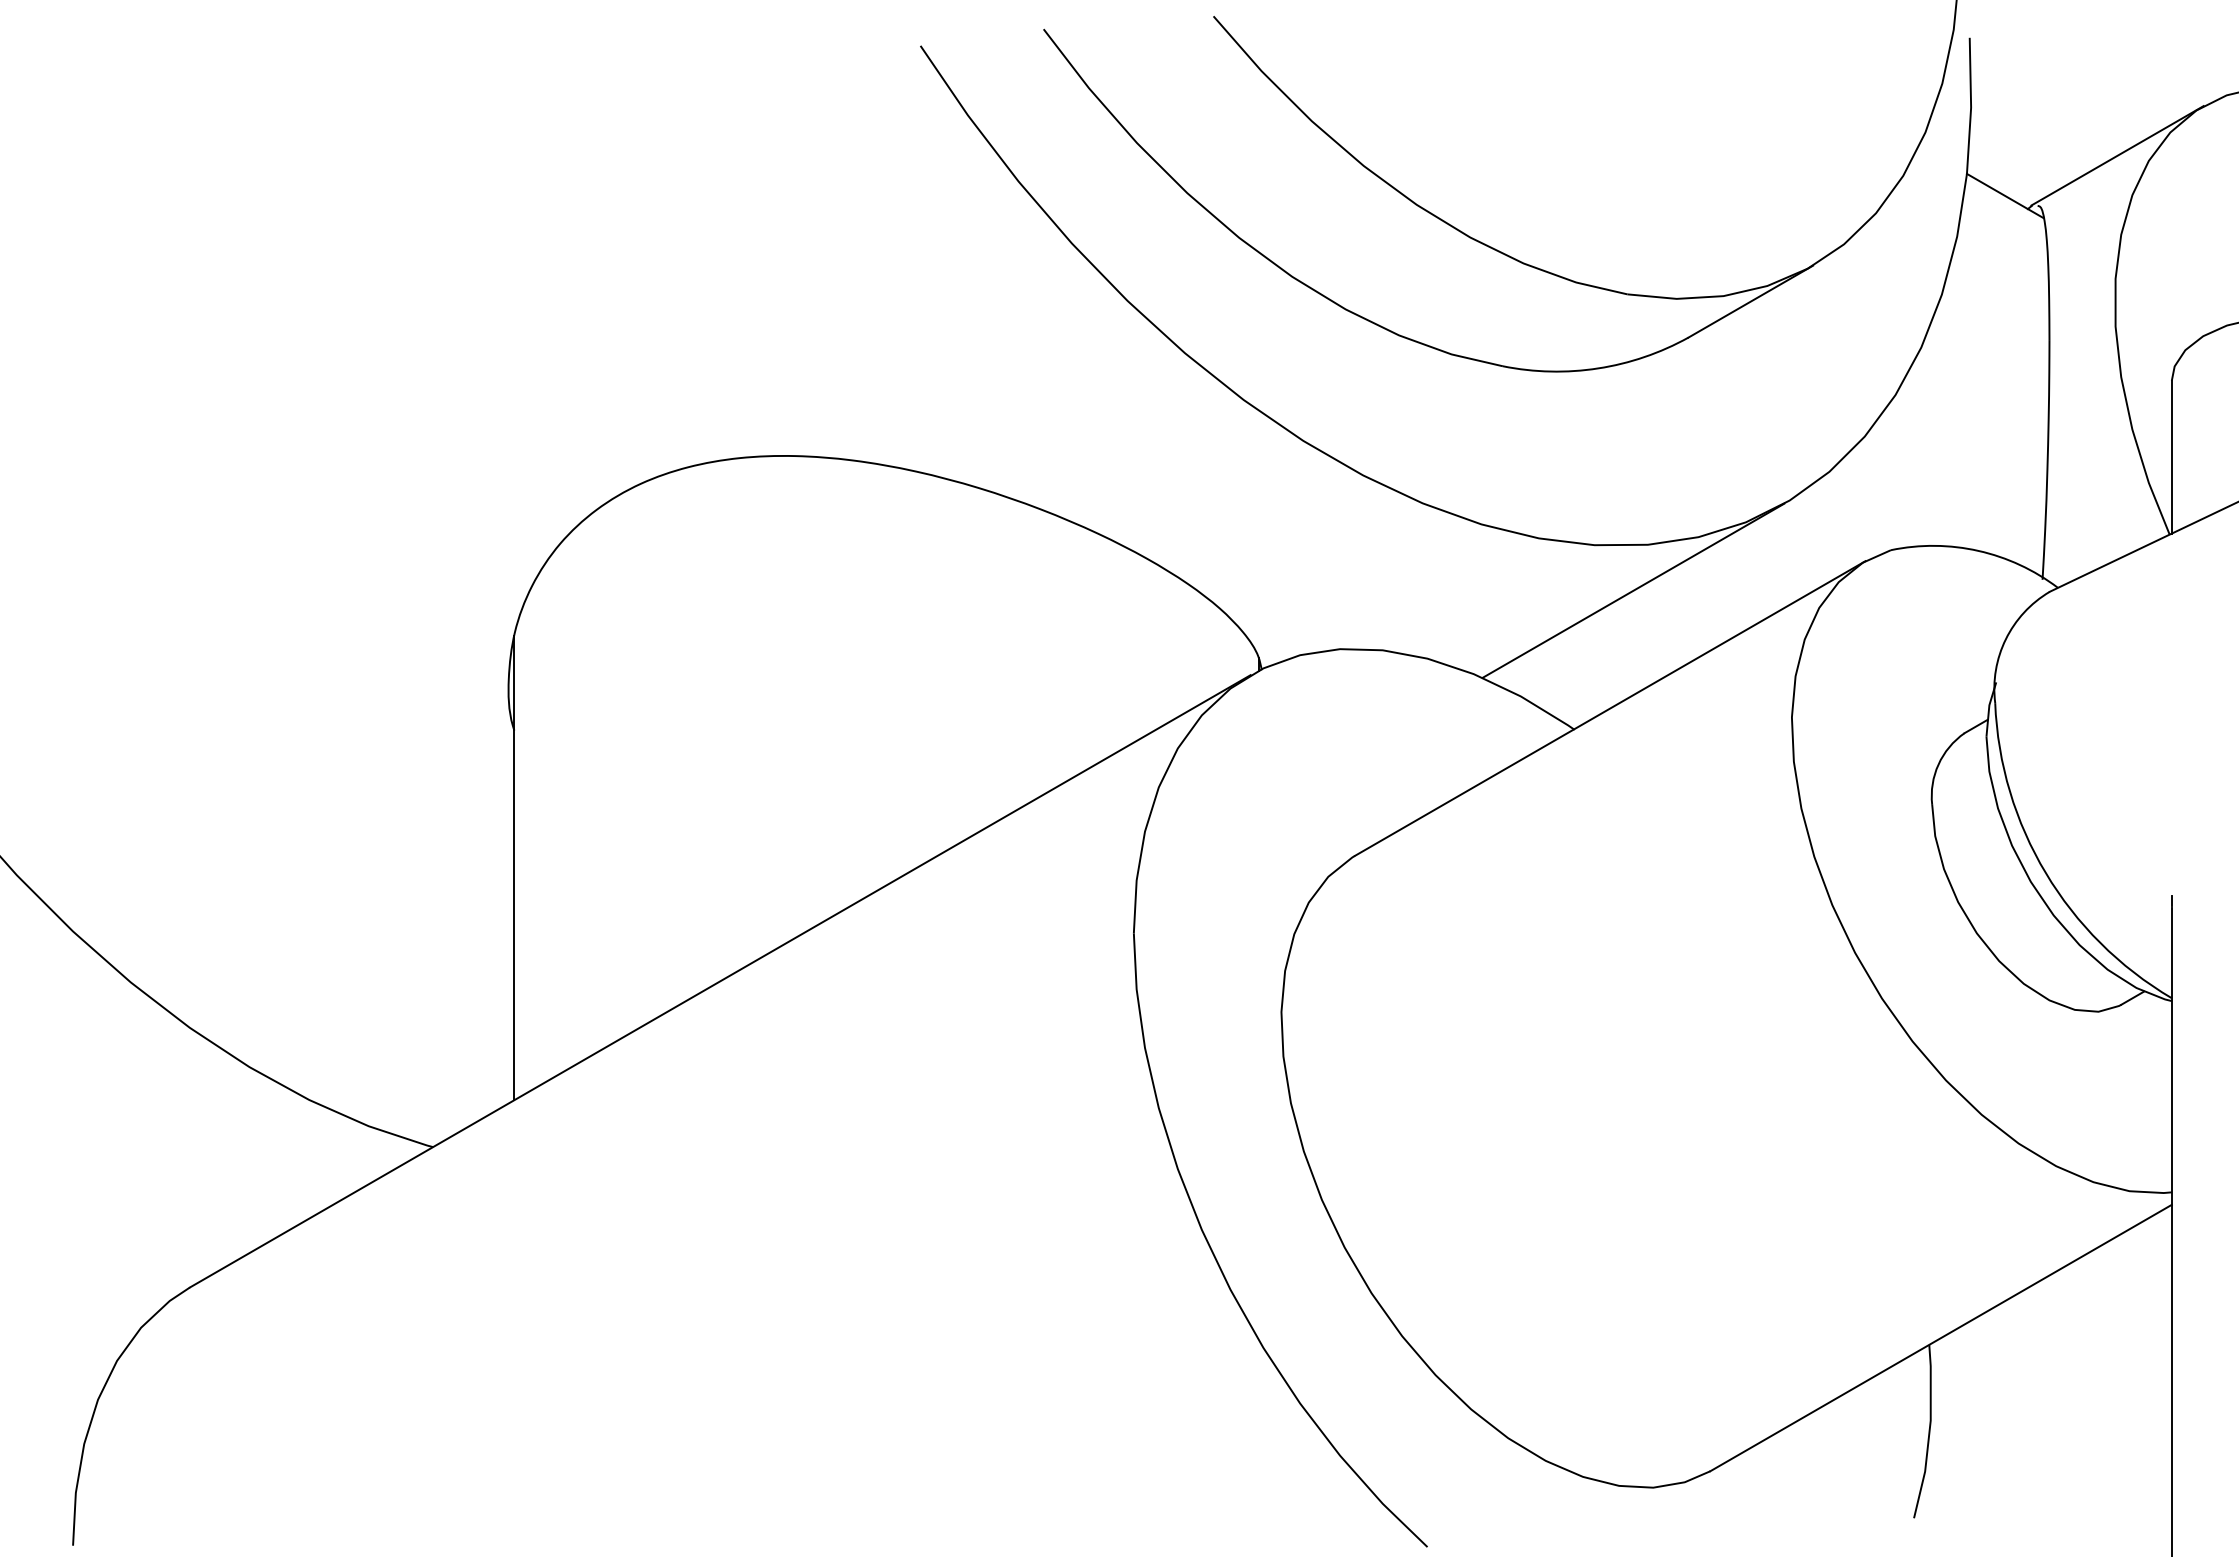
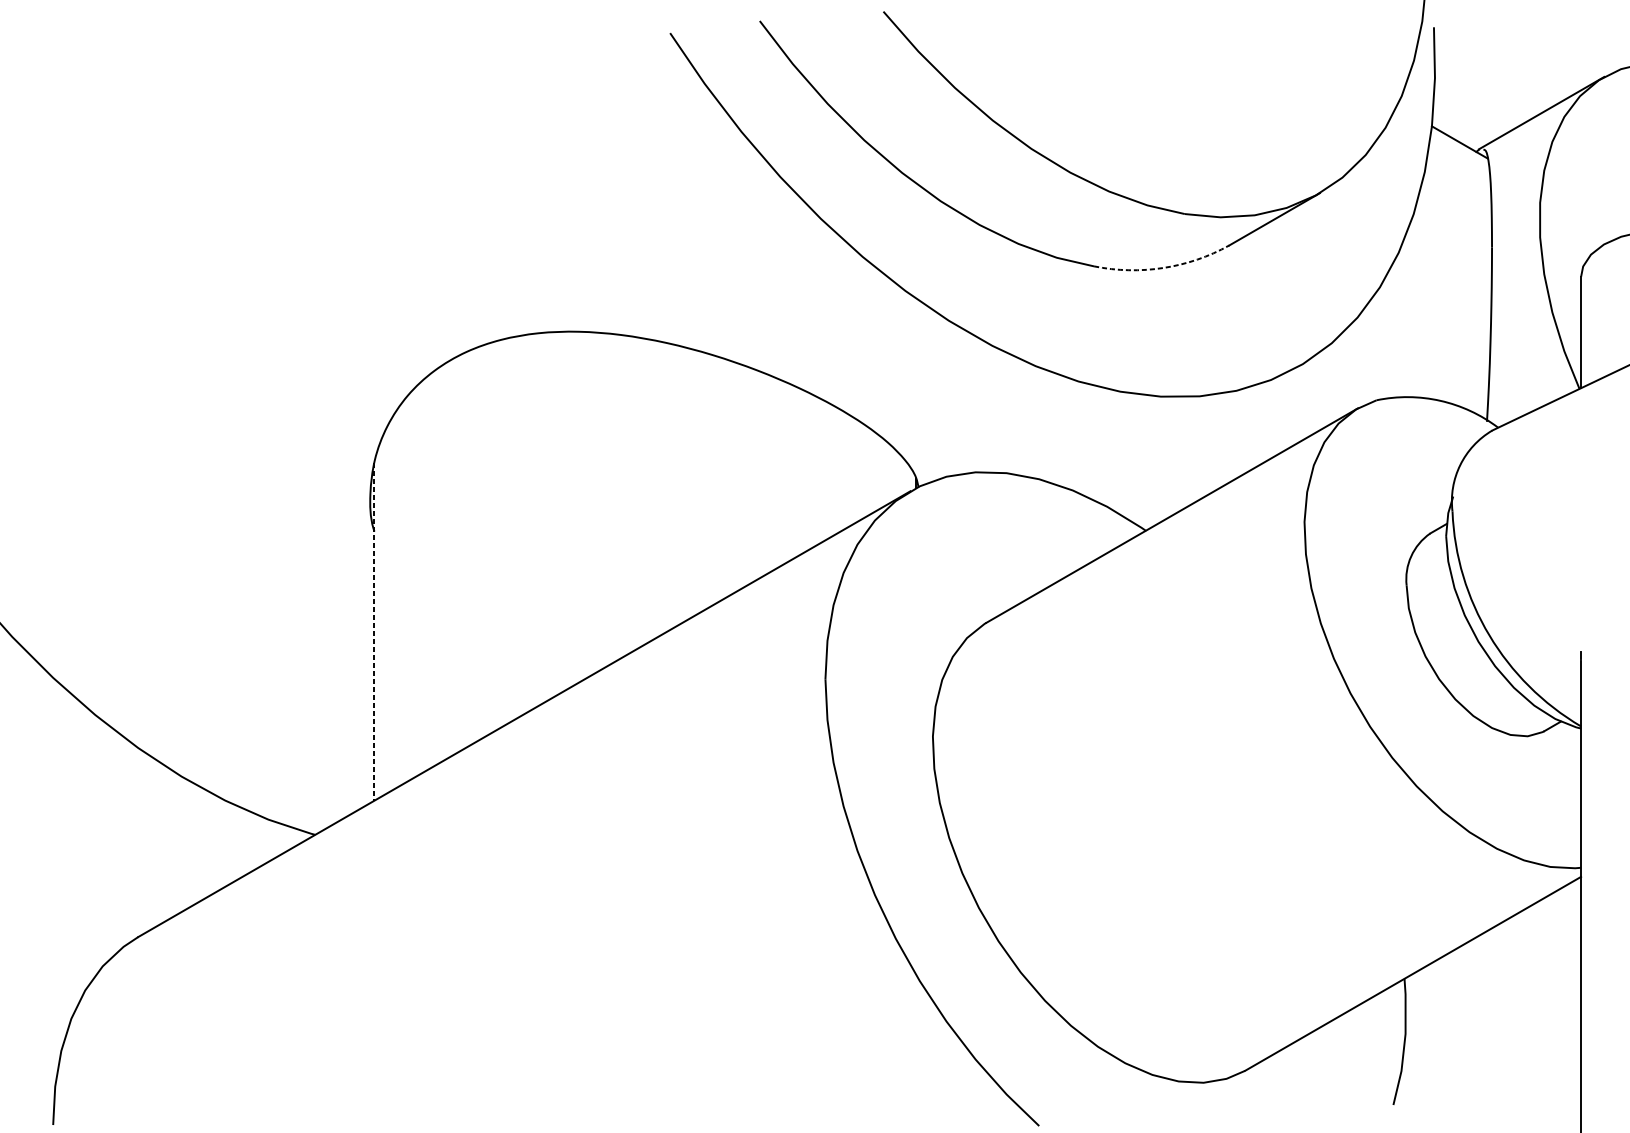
arc: (1598, 368) -> (1163, 268), solid -> dashed
line: (1633, 590) -> (1189, 429), removed
line: (514, 868) -> (374, 632), solid -> dashed

